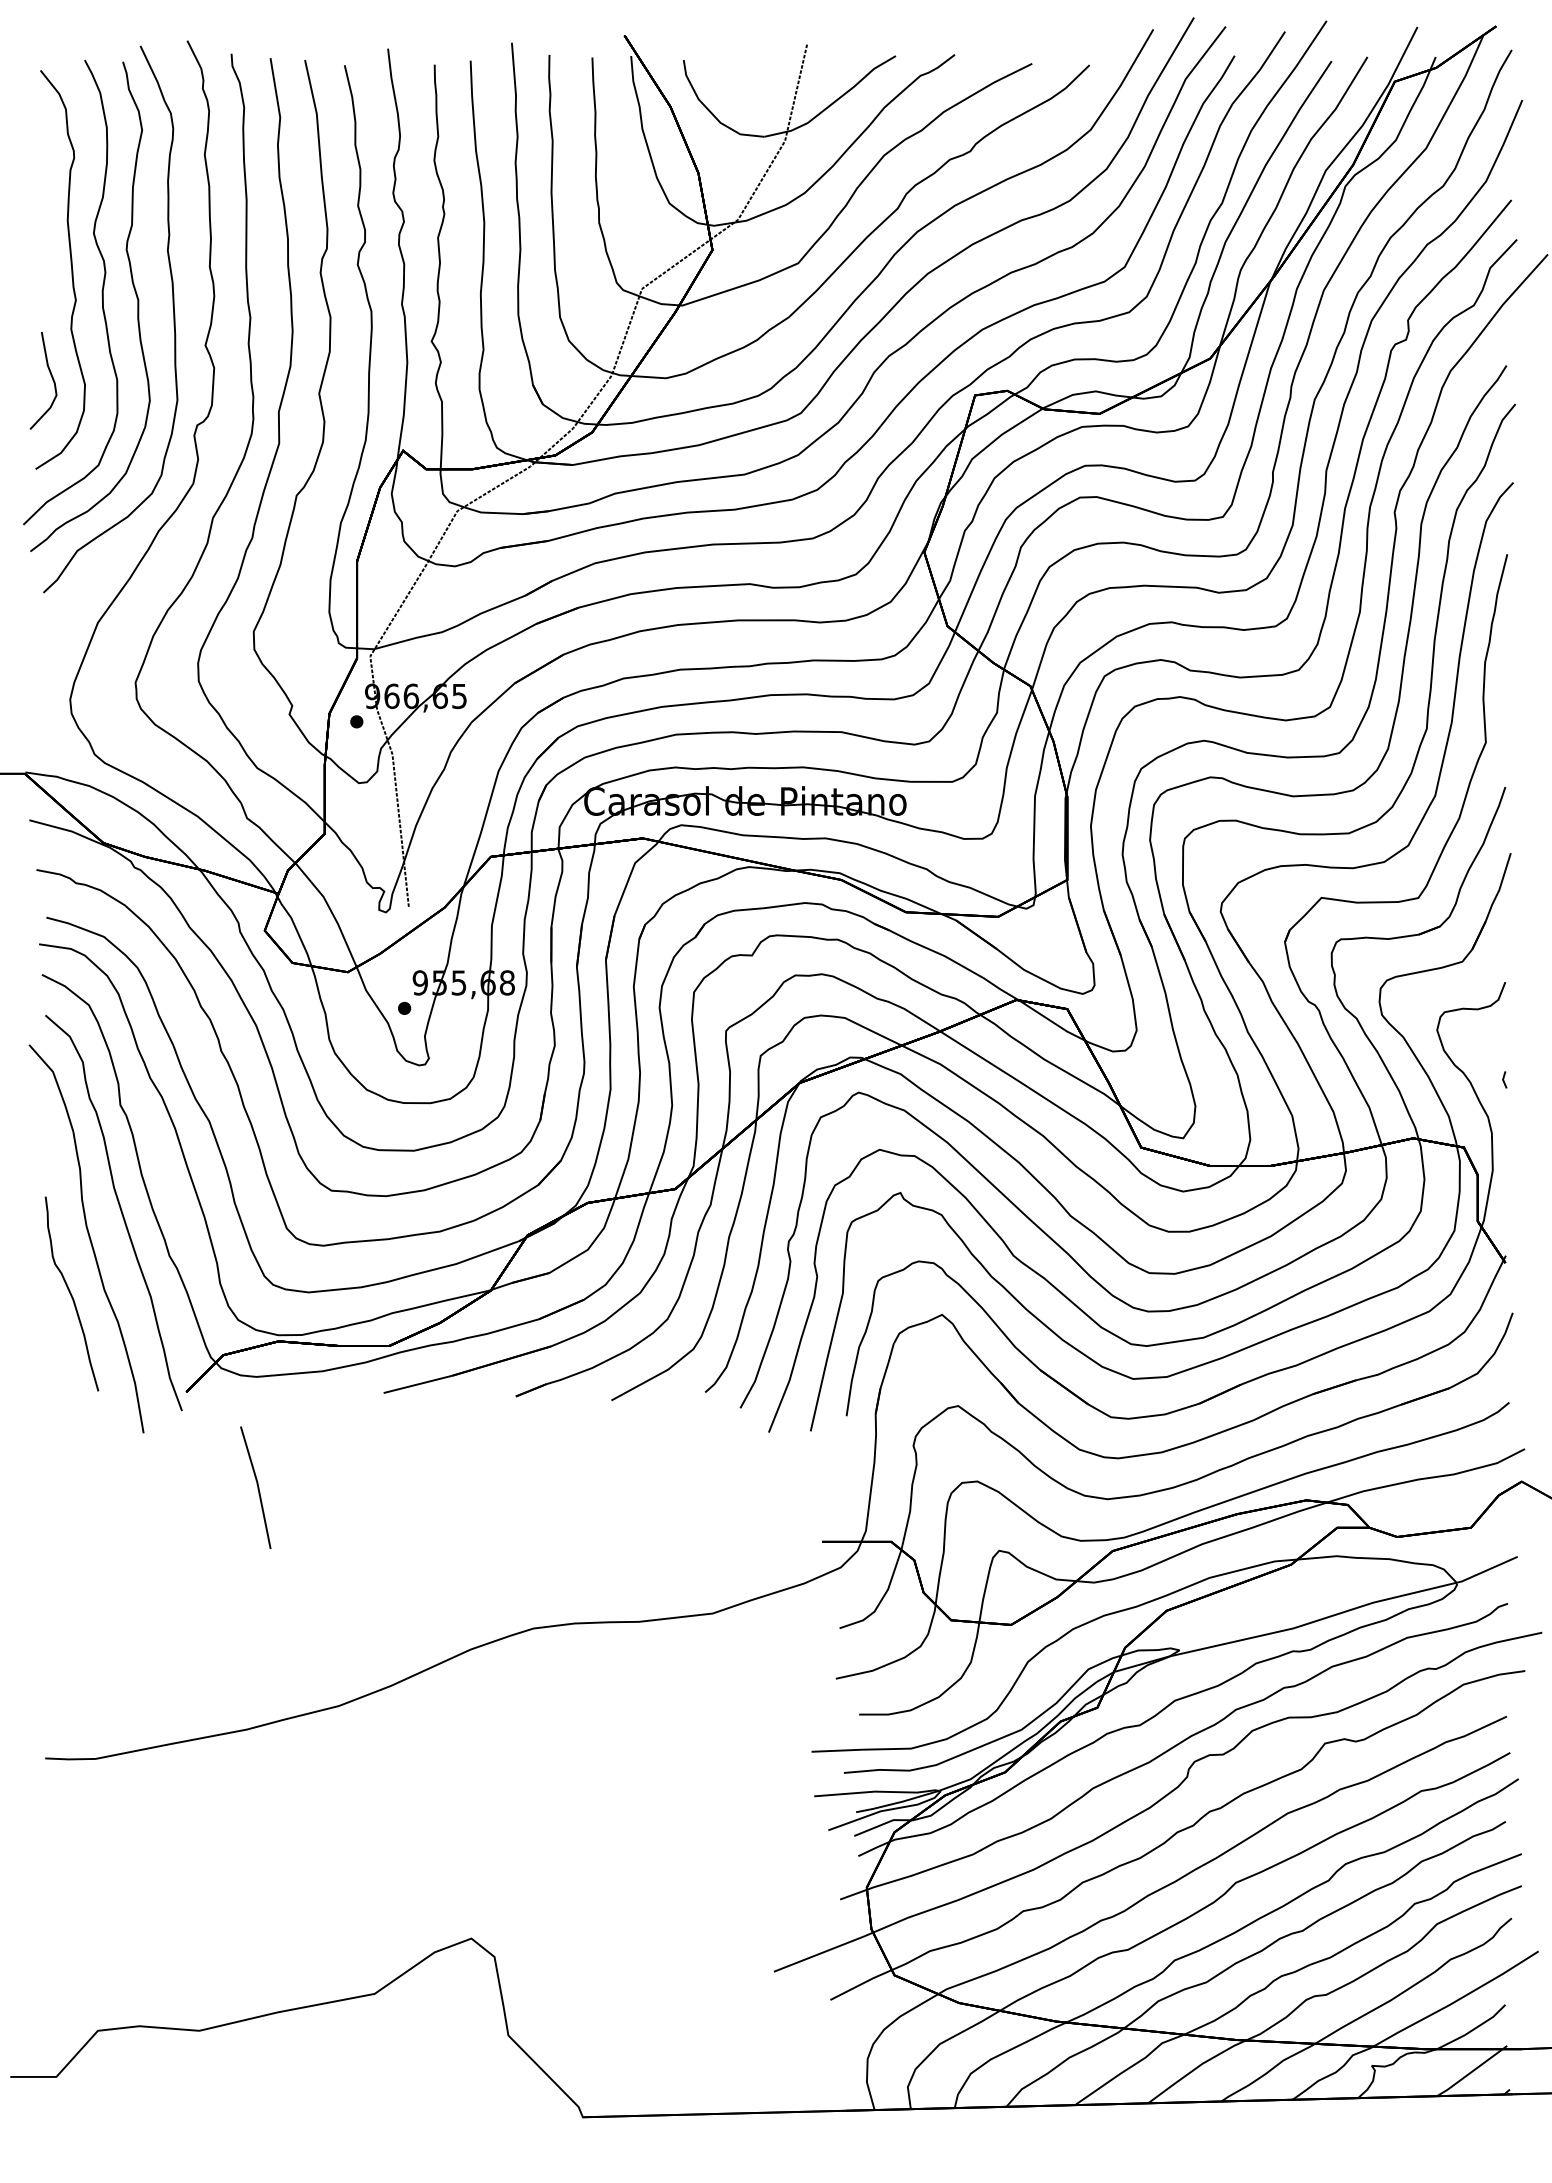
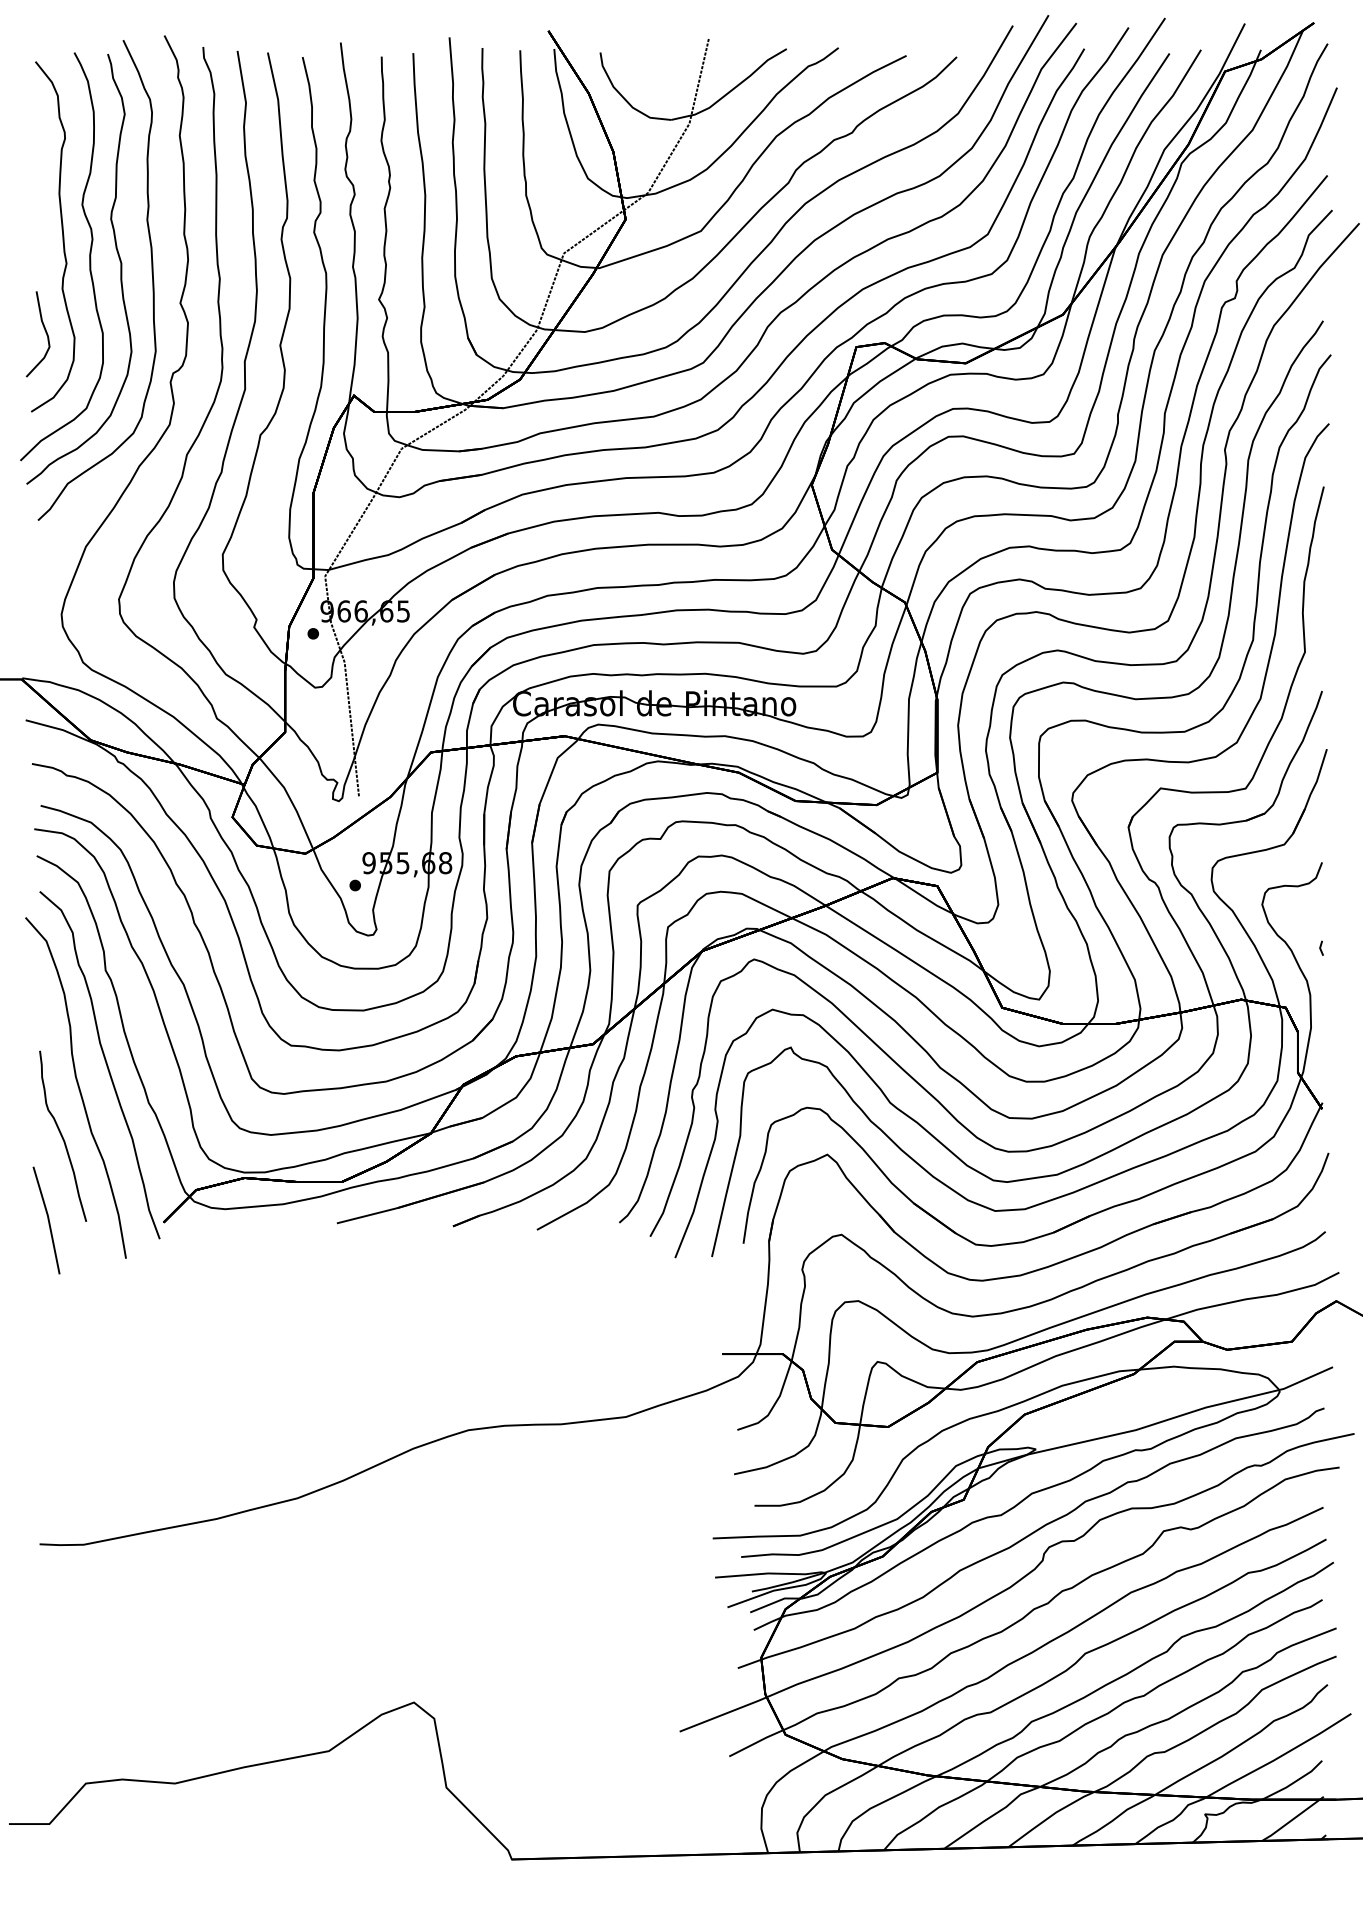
part: (255, 1487) -> (46, 1220), moved

